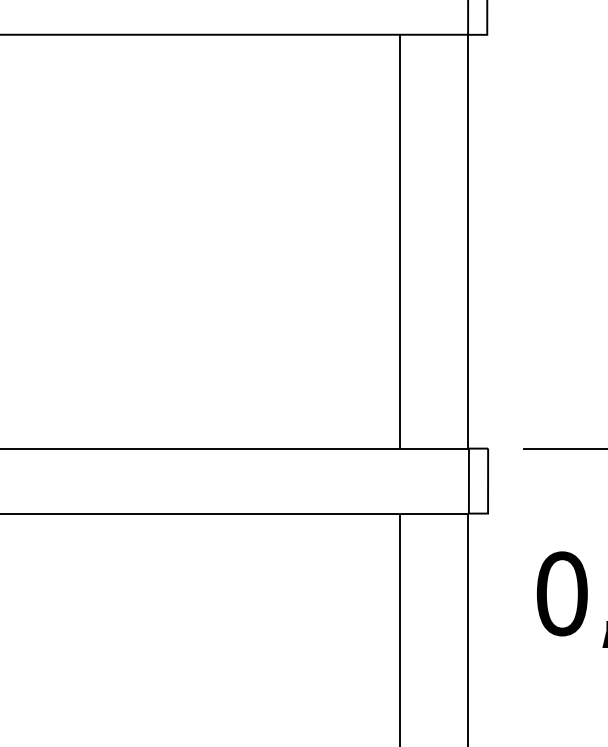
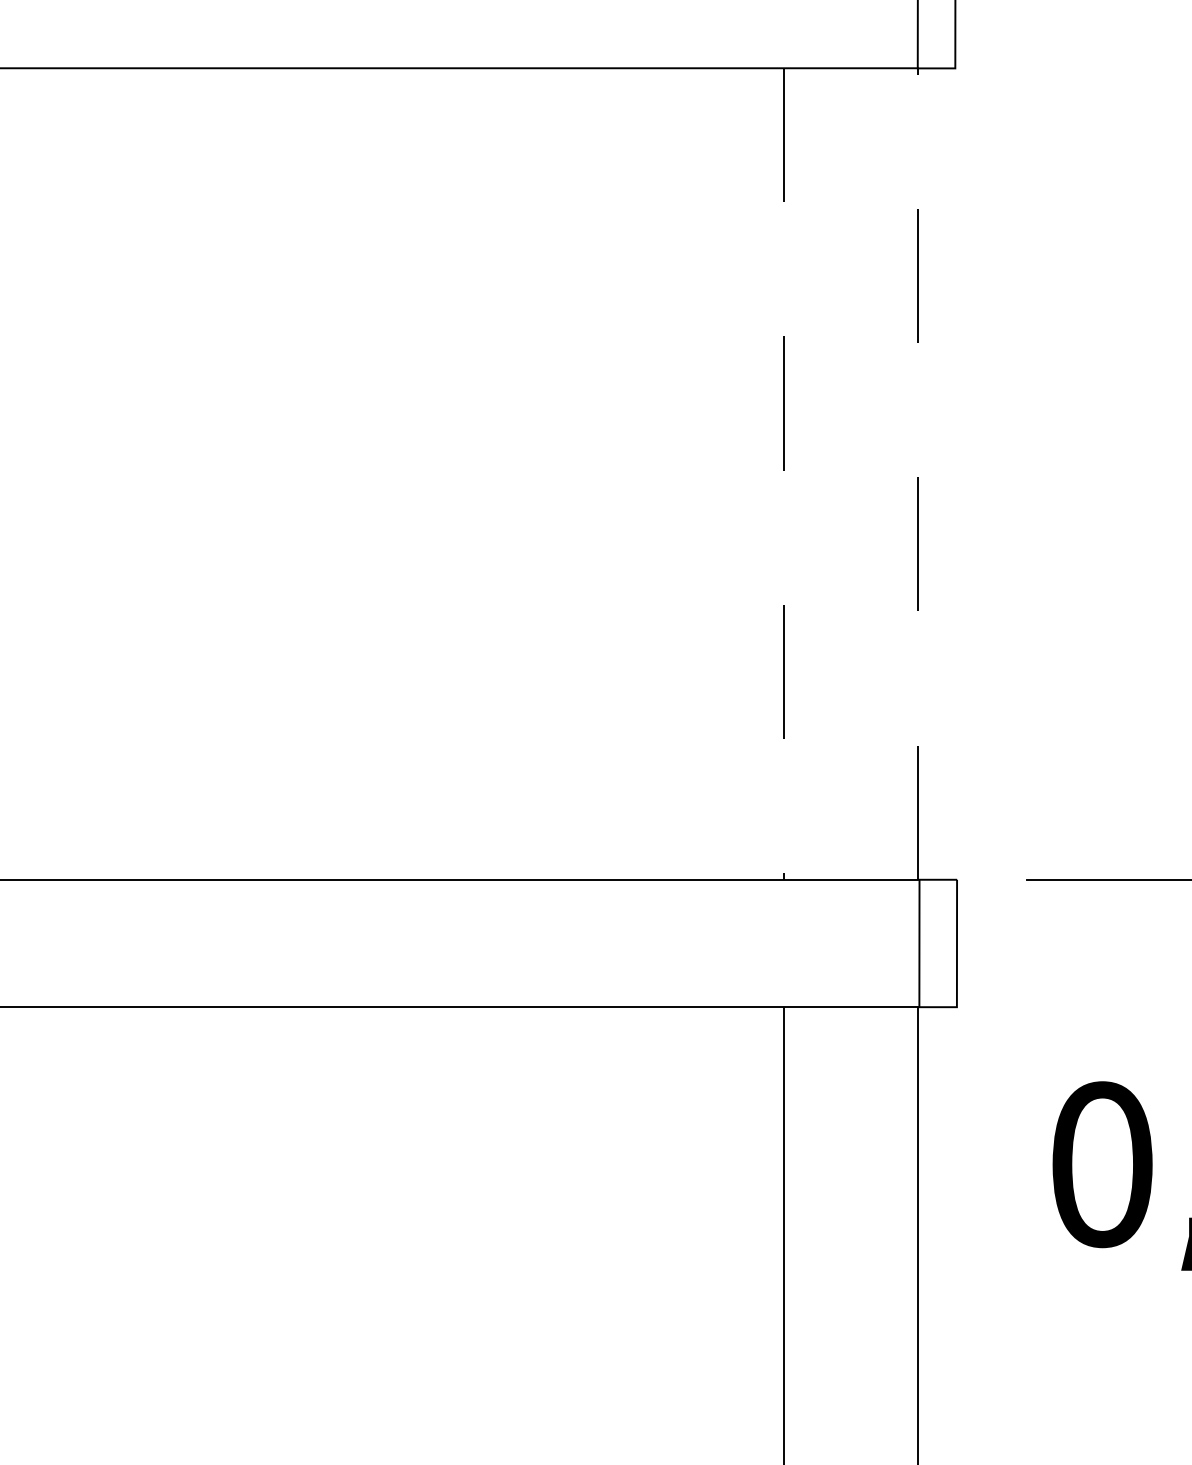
line: (399, 241) -> (783, 473), solid -> dashed
line: (468, 241) -> (918, 473), solid -> dashed

